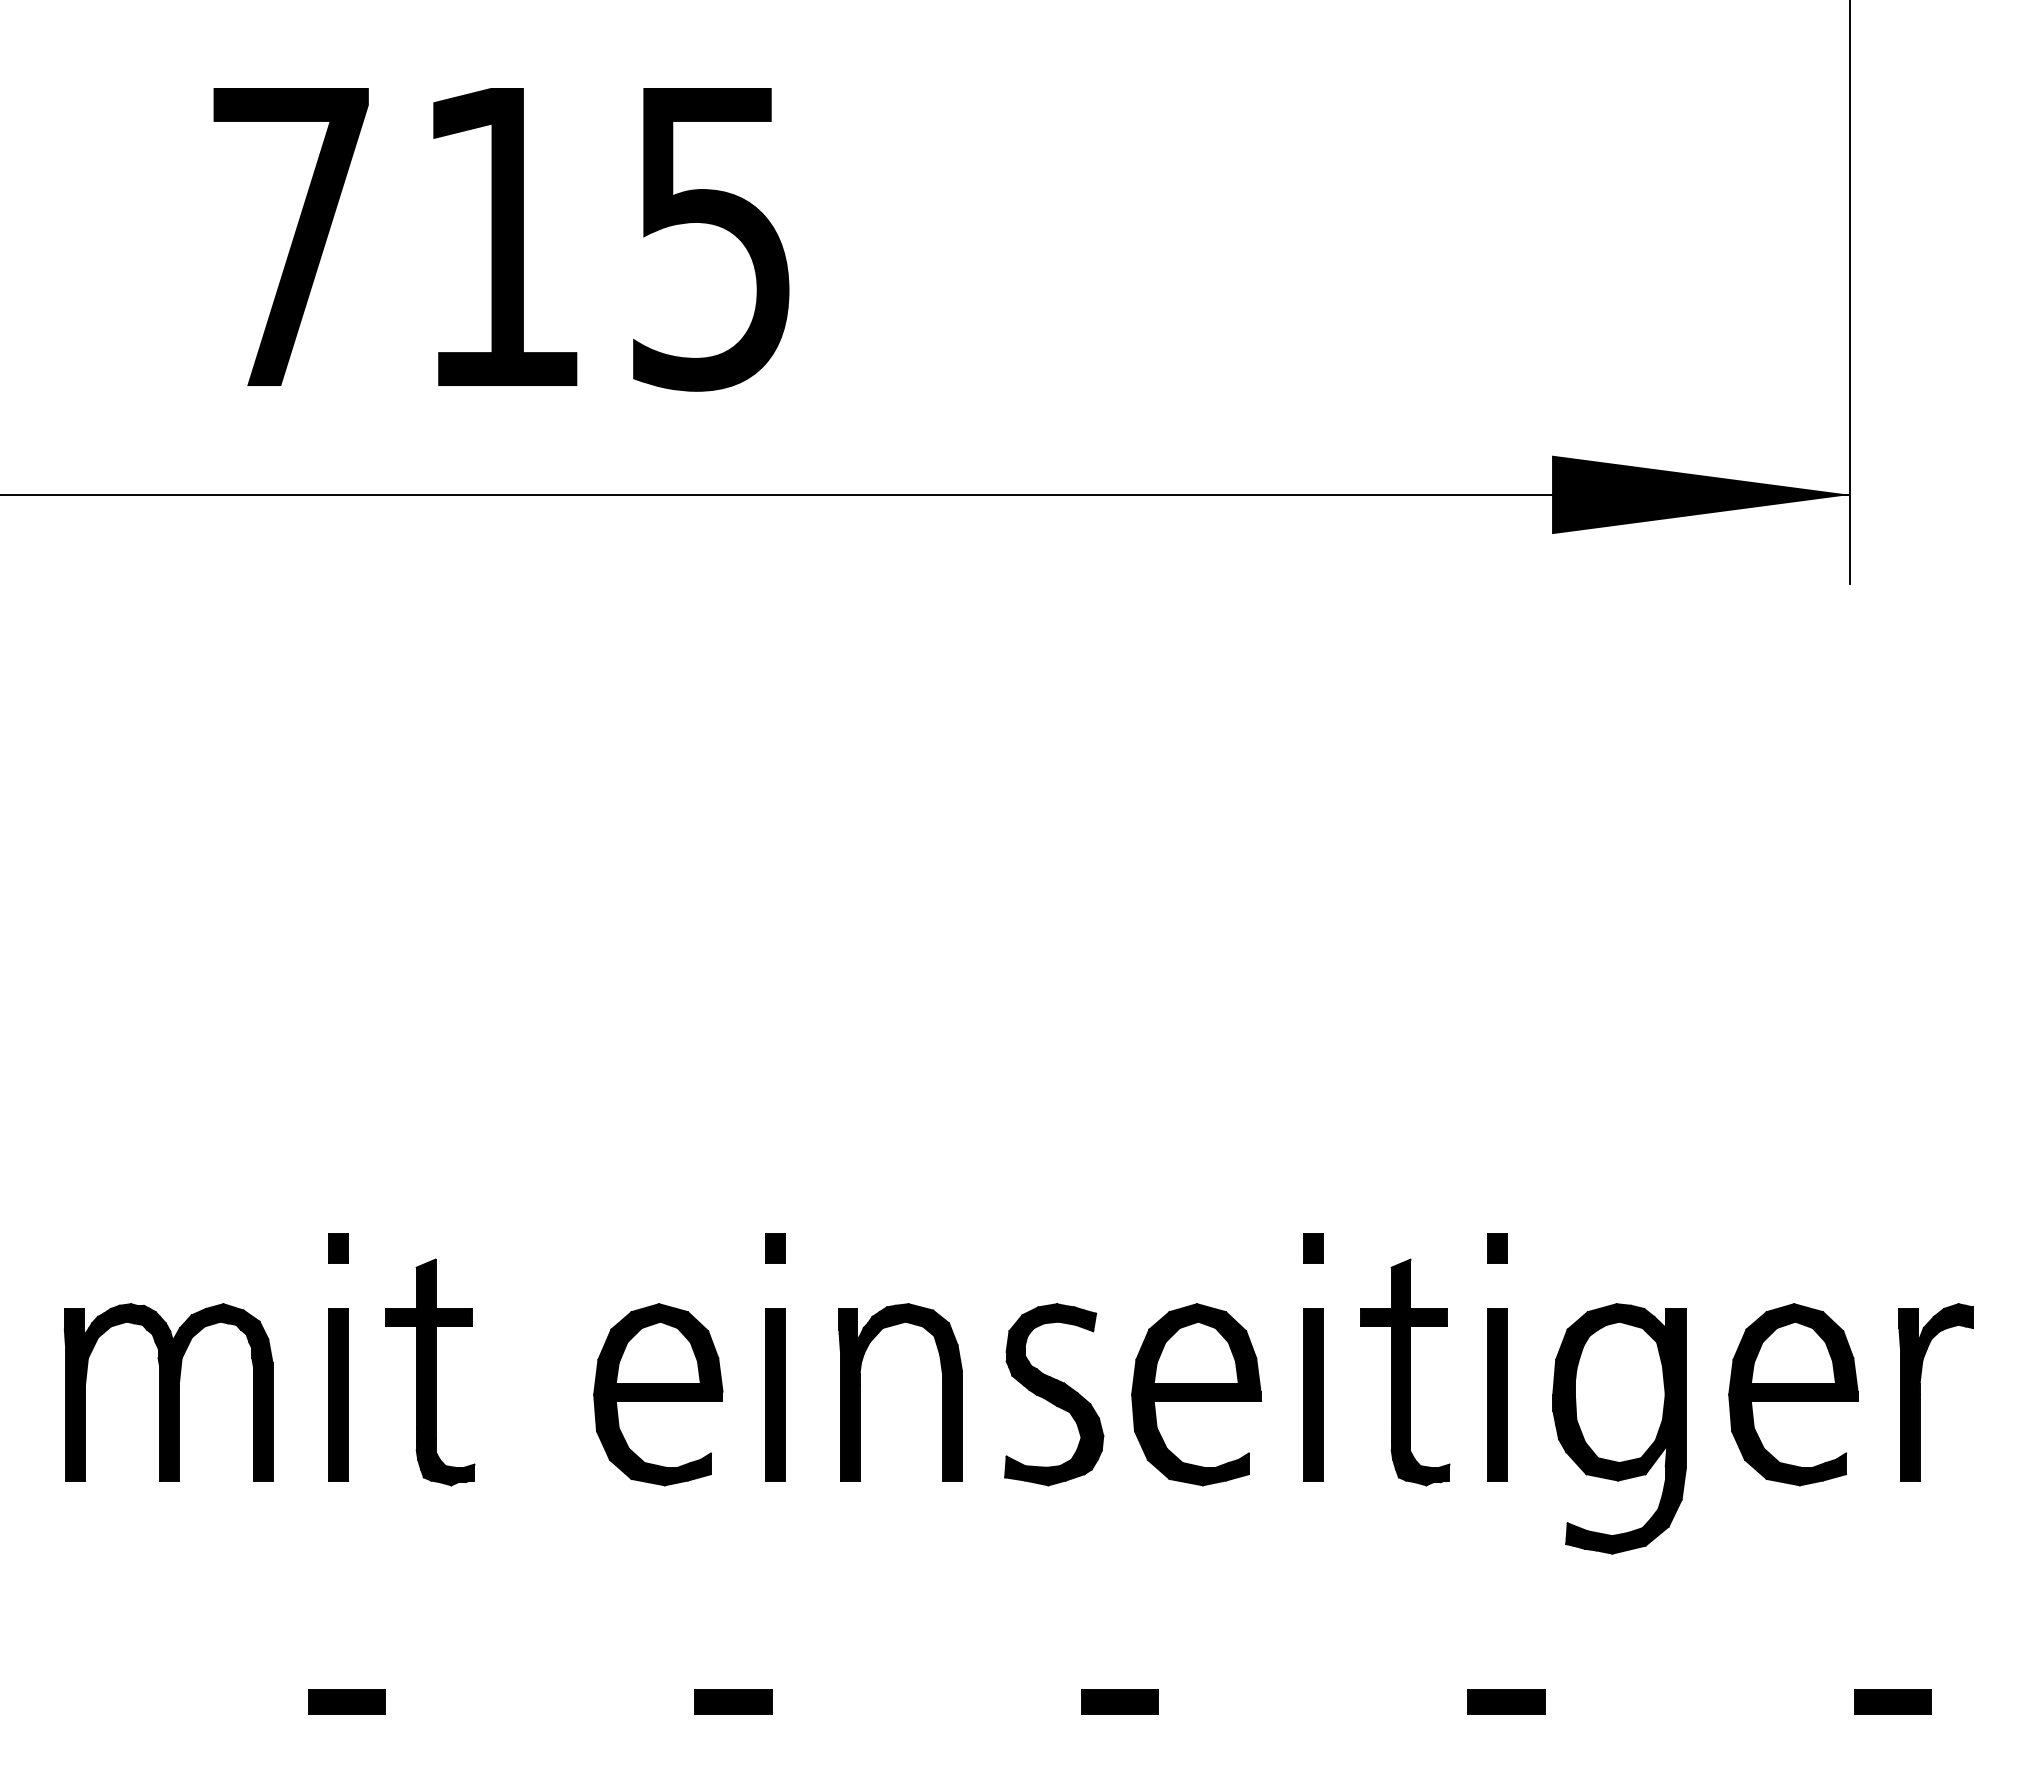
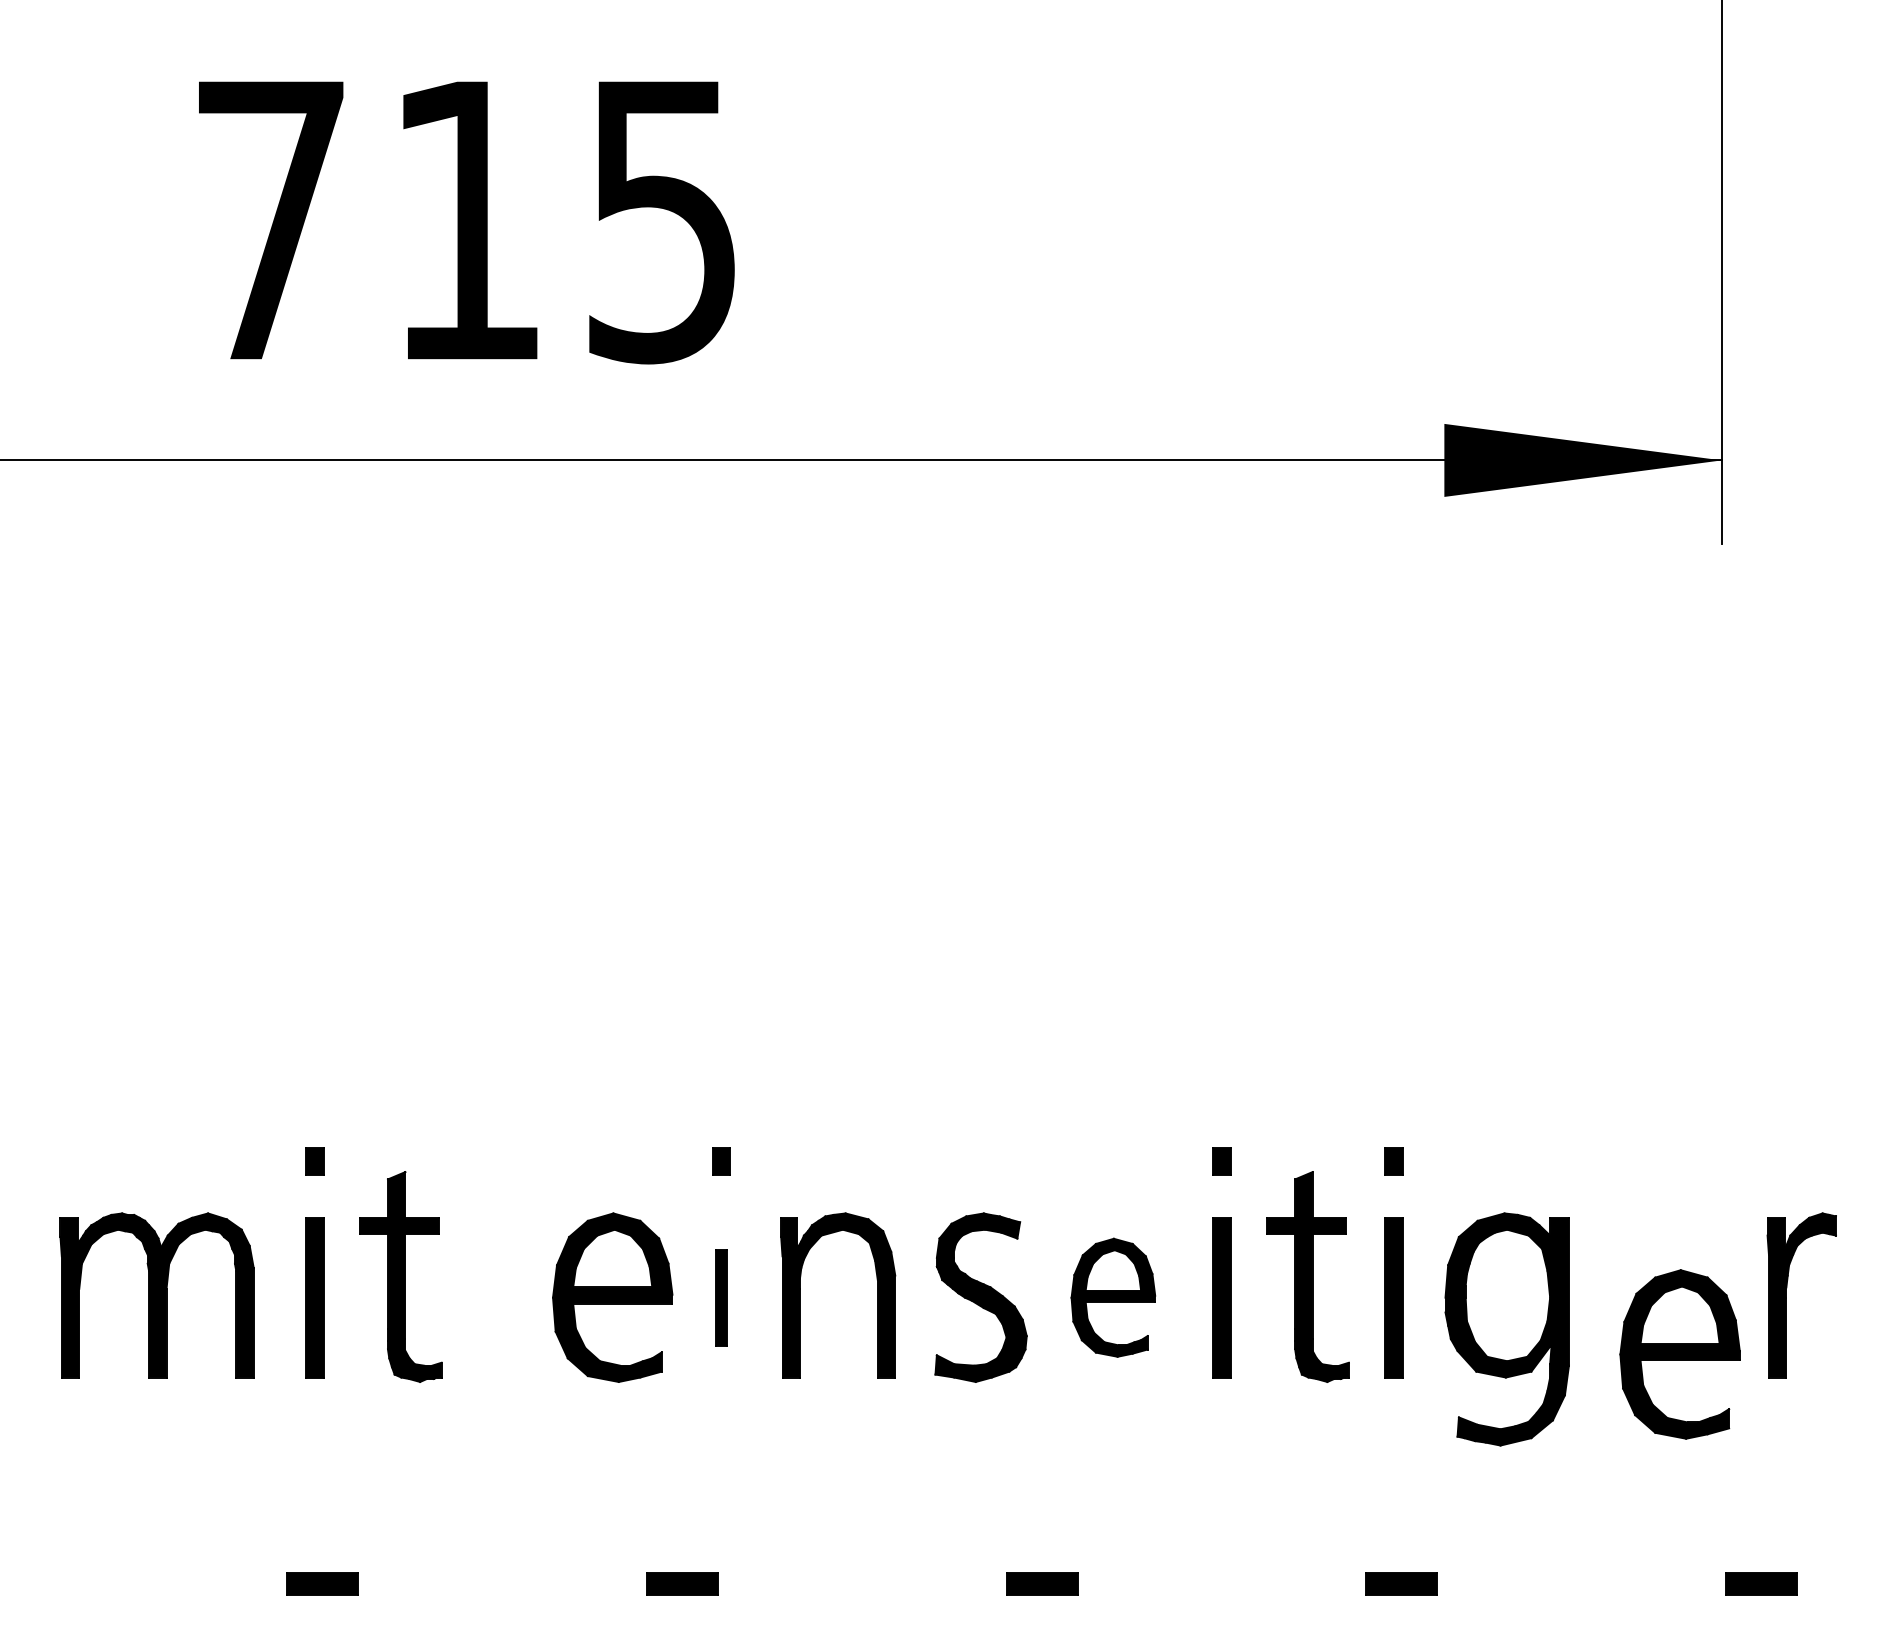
part: (775, 1394) -> (721, 1297), size x0.6
part: (1196, 1394) -> (1113, 1297), size x0.7
part: (1793, 1394) -> (1680, 1354), moved

